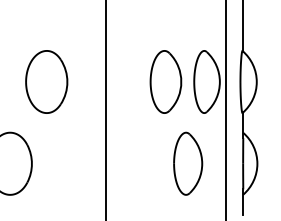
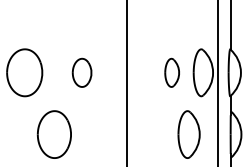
part: (45, 81) -> (81, 72), size x0.6
part: (164, 81) -> (171, 72), size x0.6

